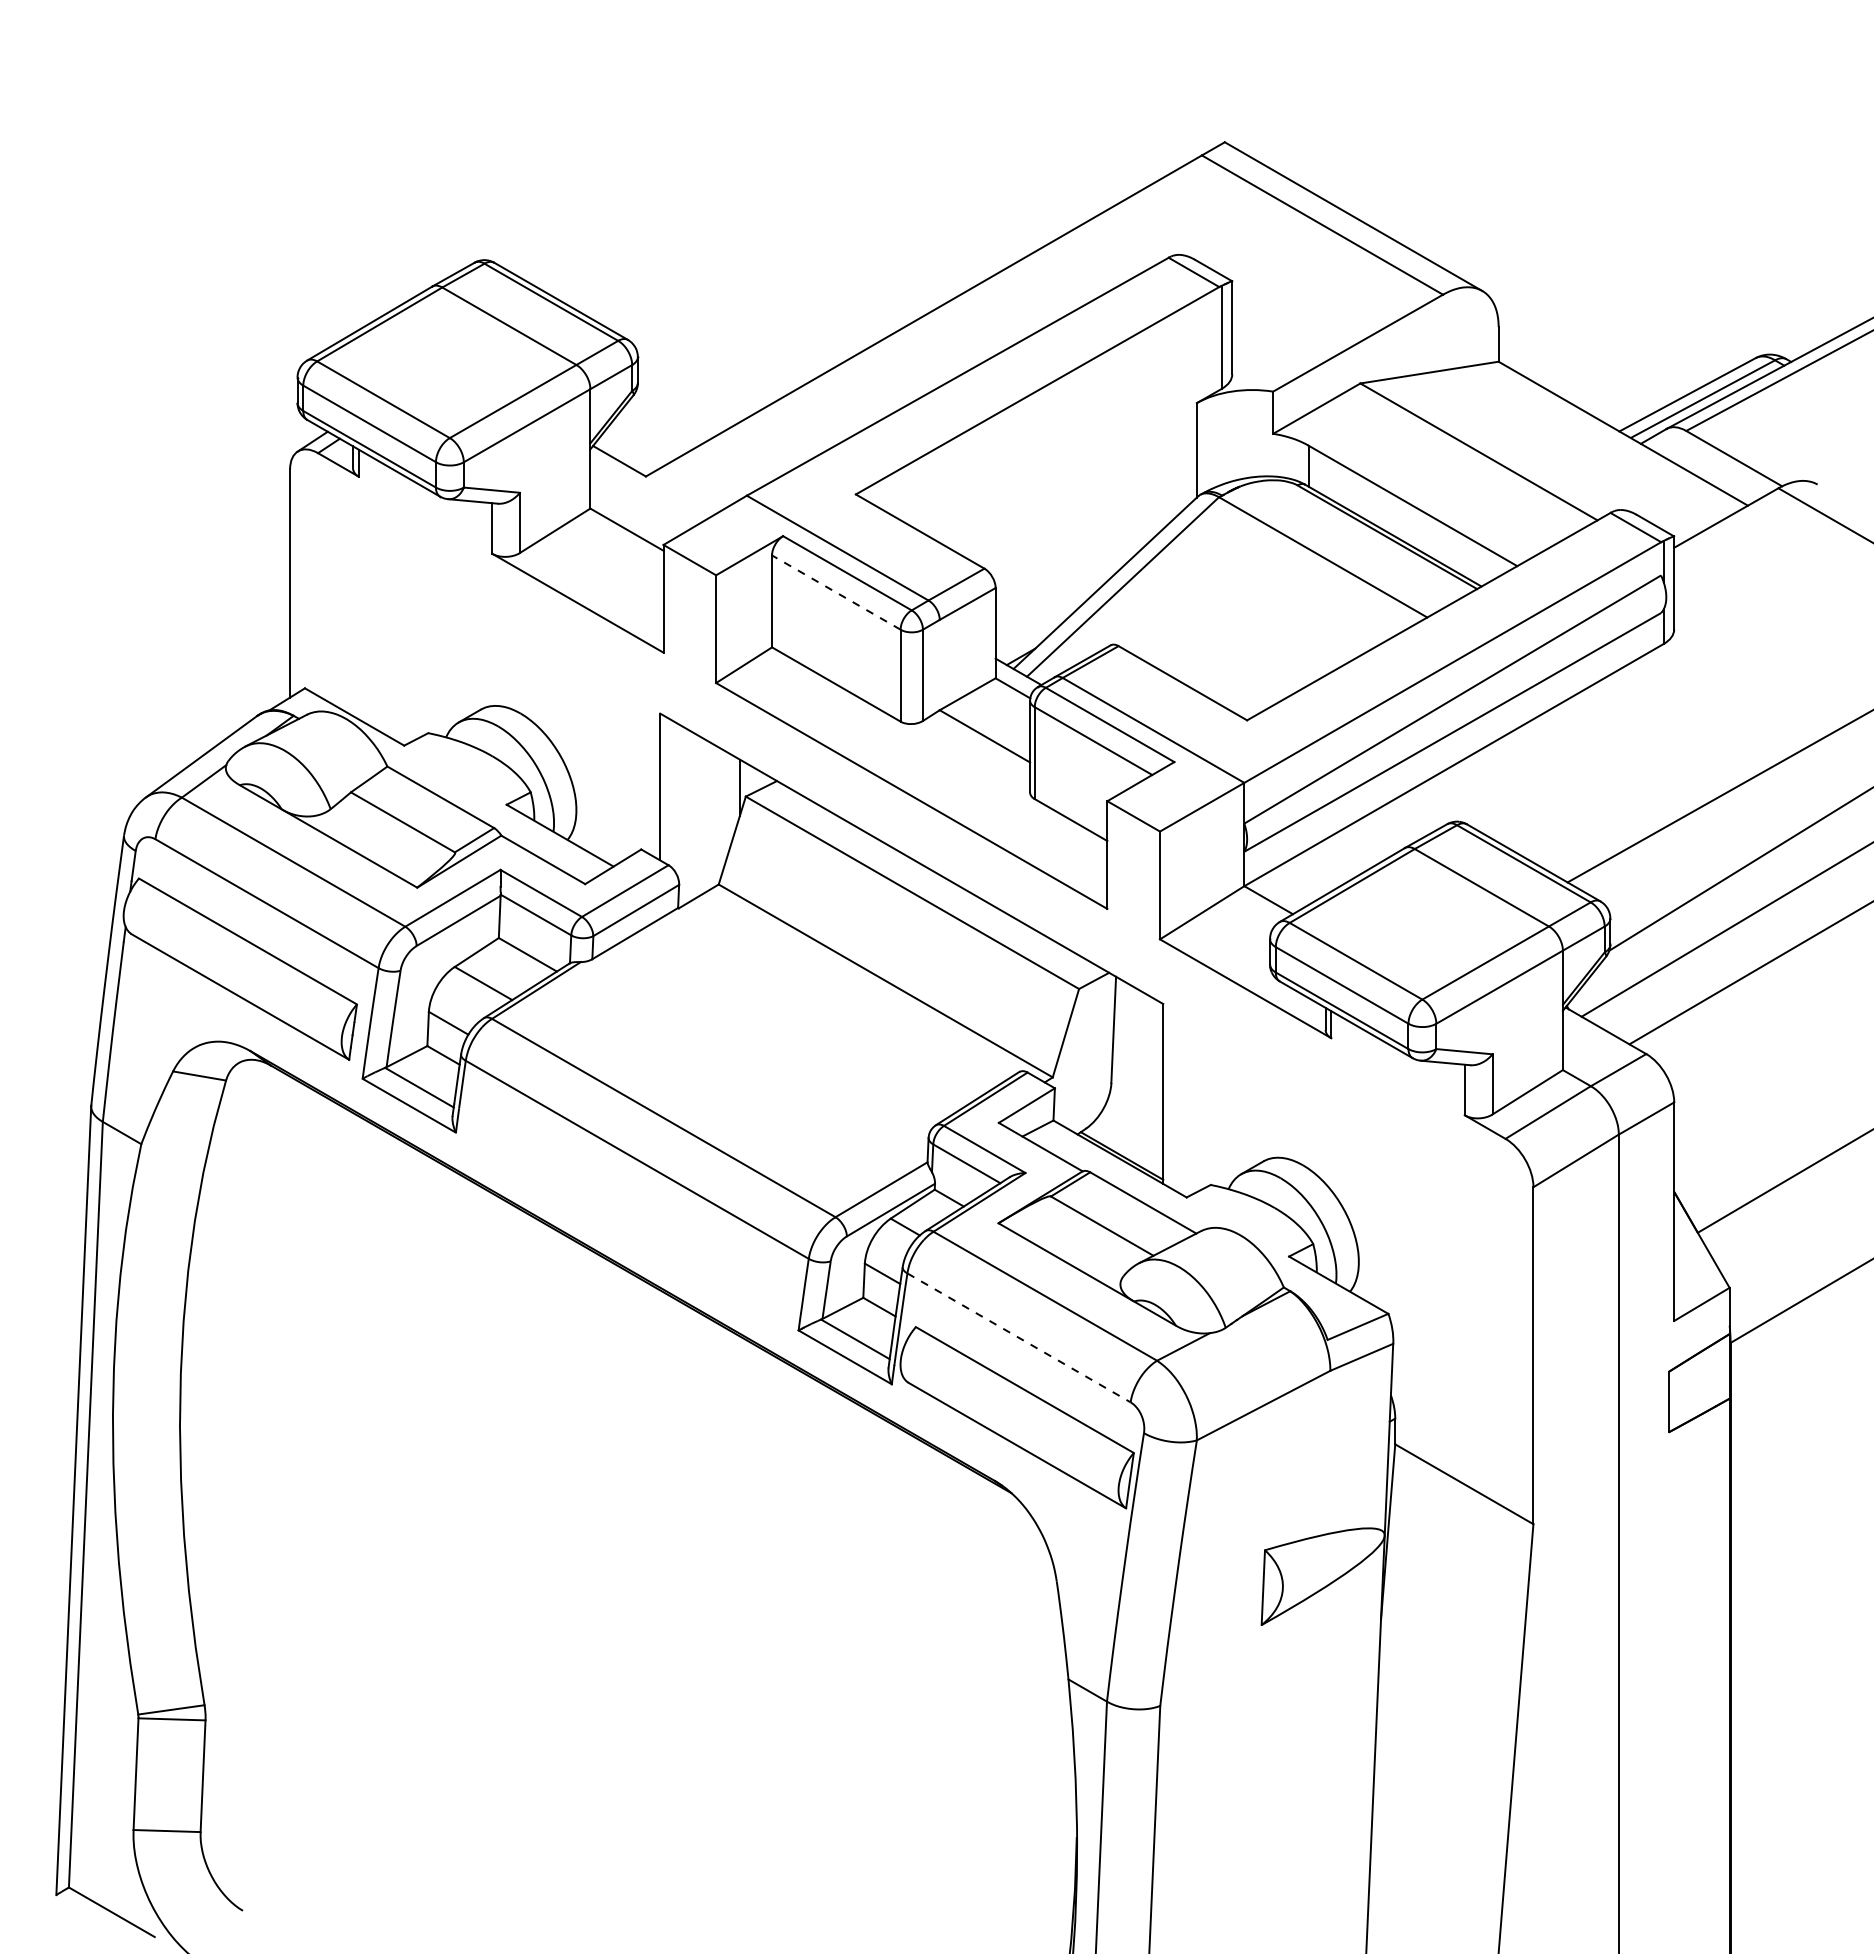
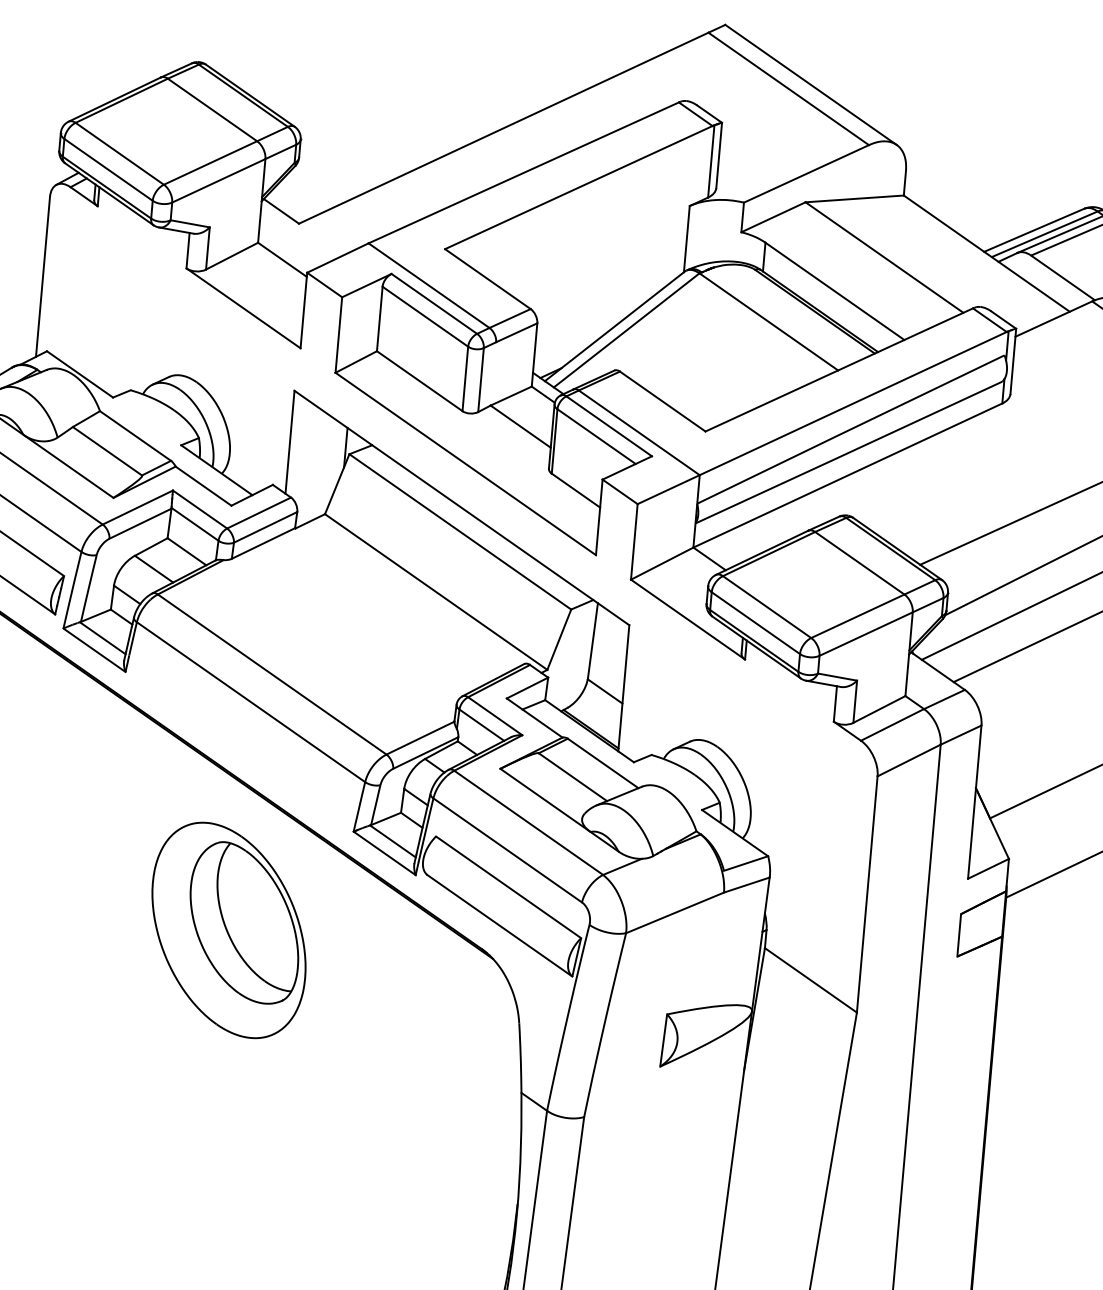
line: (835, 592) -> (424, 316), dashed -> solid
line: (1137, 1100) -> (605, 691), added
line: (1019, 1337) -> (508, 850), dashed -> solid
part: (633, 1485) -> (228, 930), added

